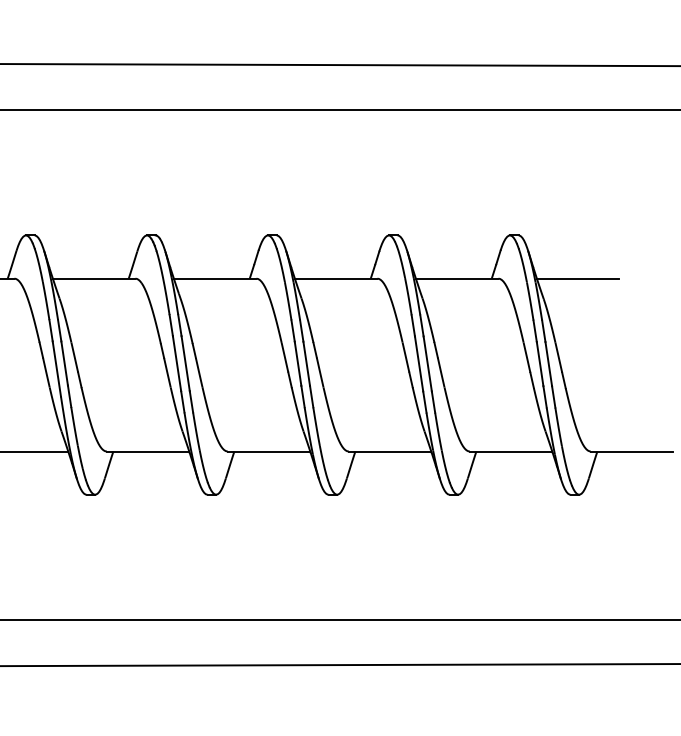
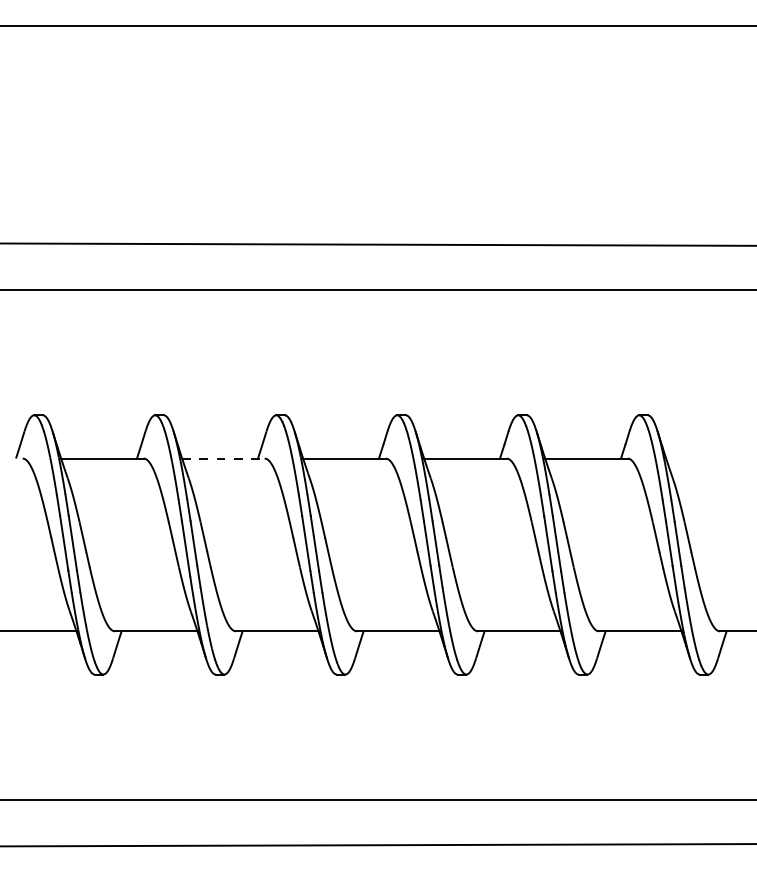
line: (94, 278) -> (223, 458), solid -> dashed
line: (578, 278) -> (707, 458), removed

